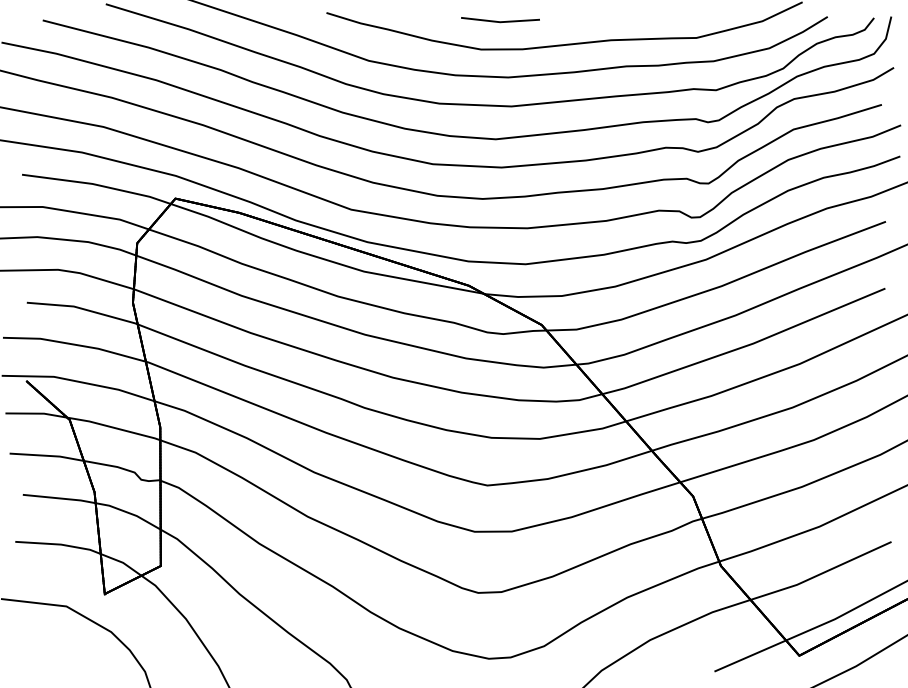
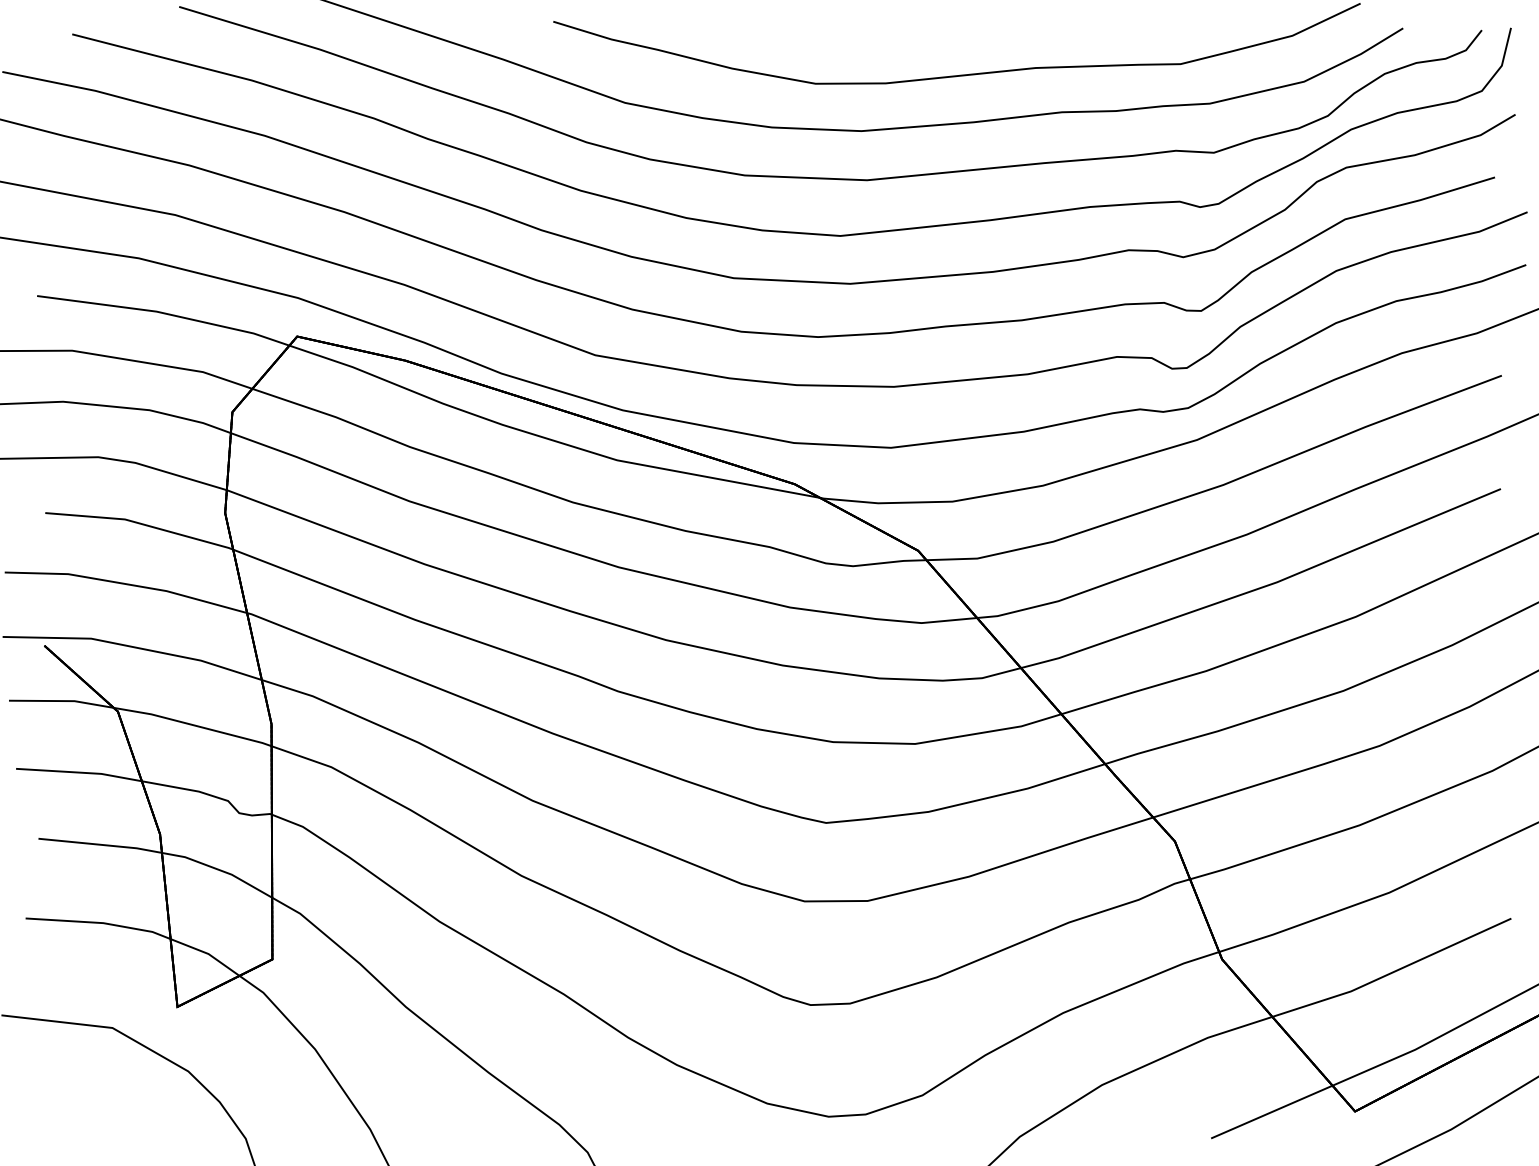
part: (500, 20) -> (848, 34), removed

